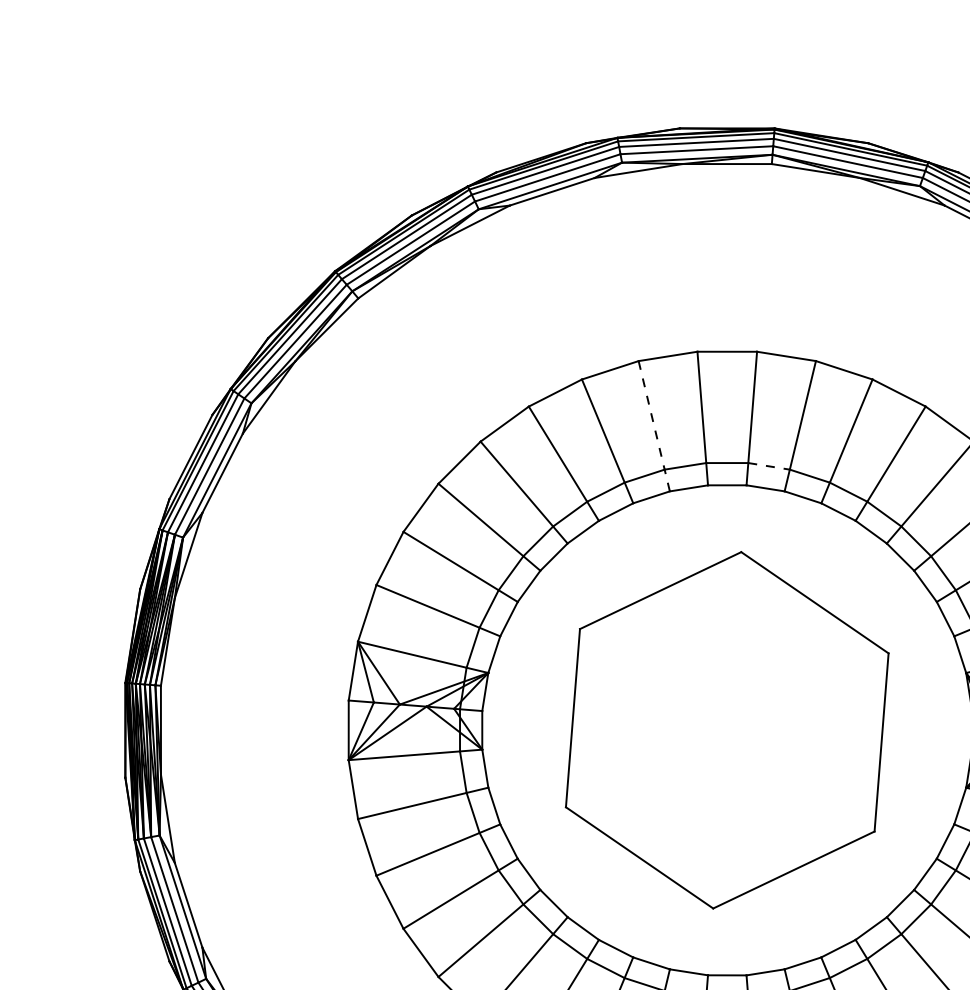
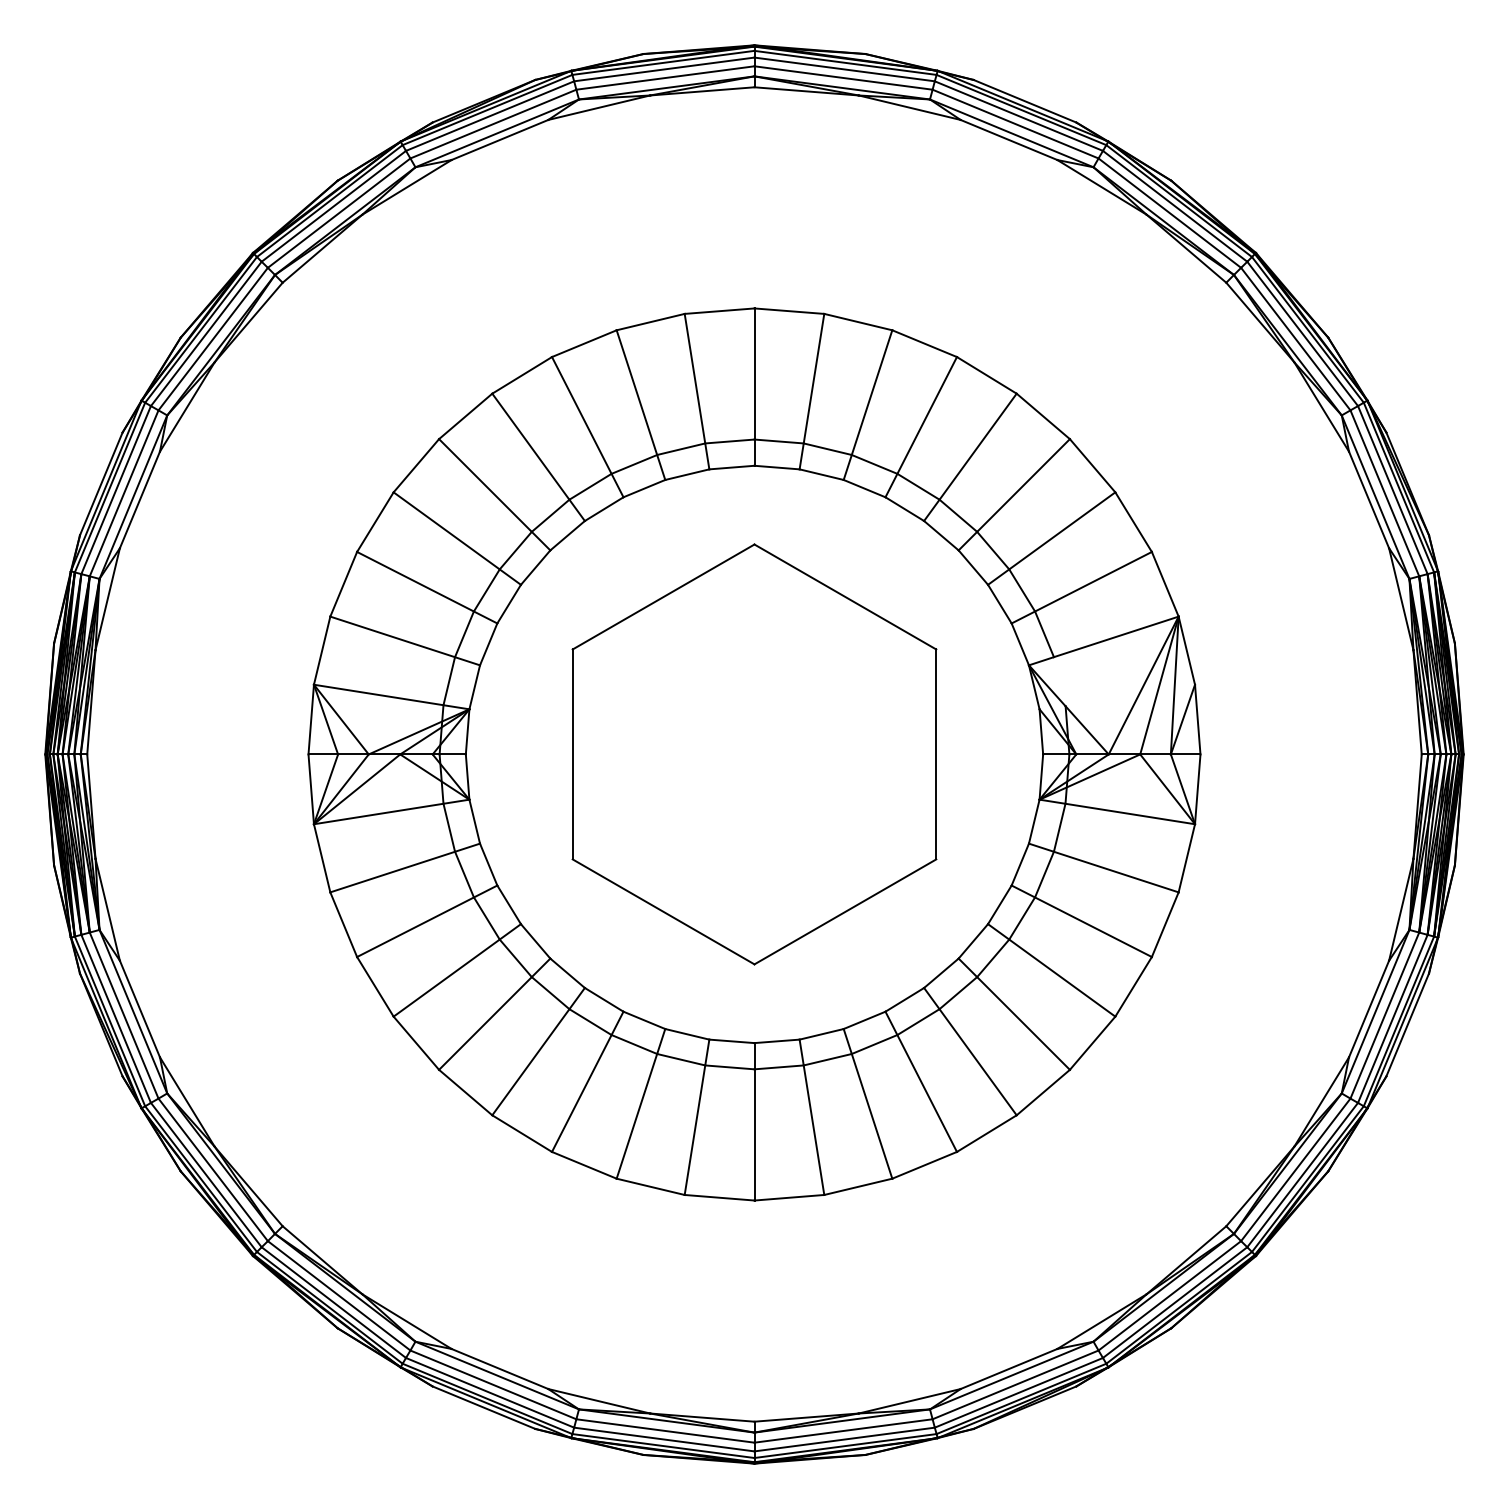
line: (653, 426) -> (640, 405), dashed -> solid
line: (769, 466) -> (779, 441), dashed -> solid

